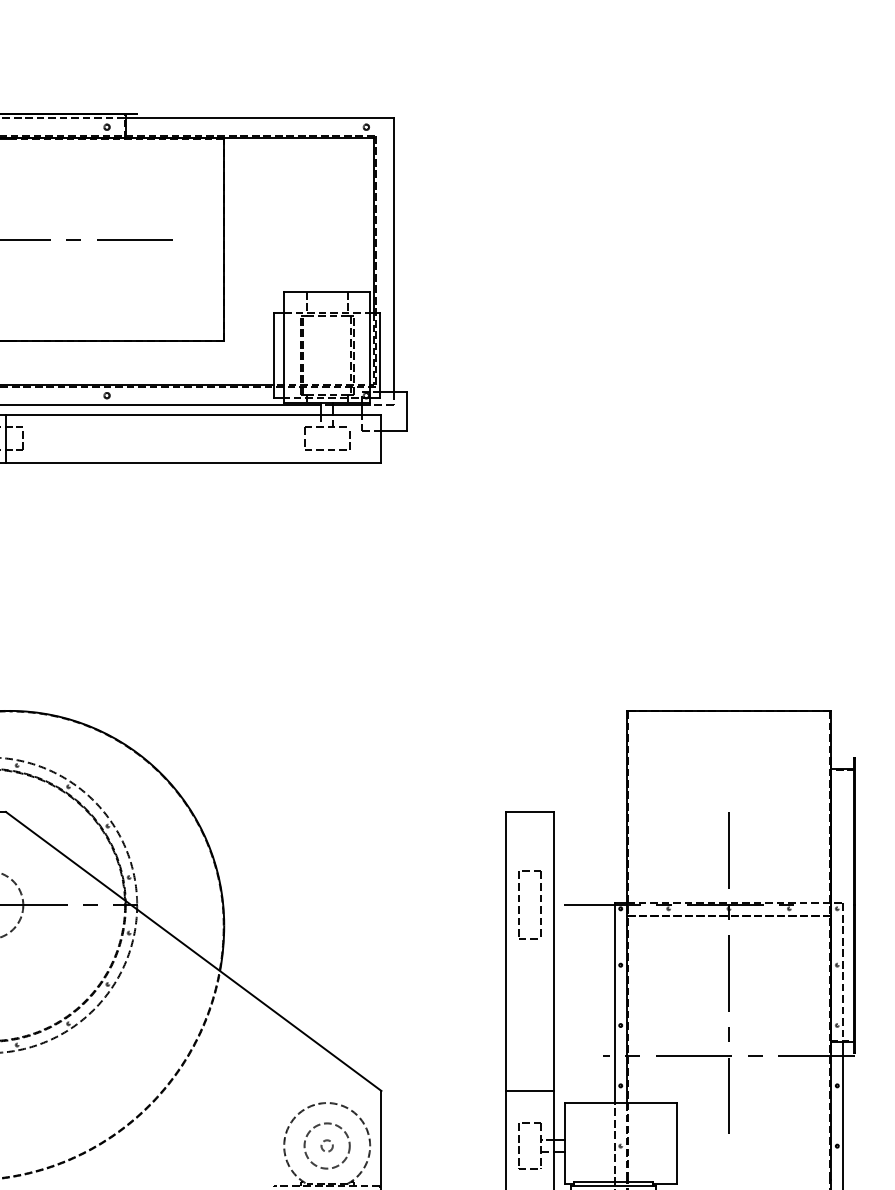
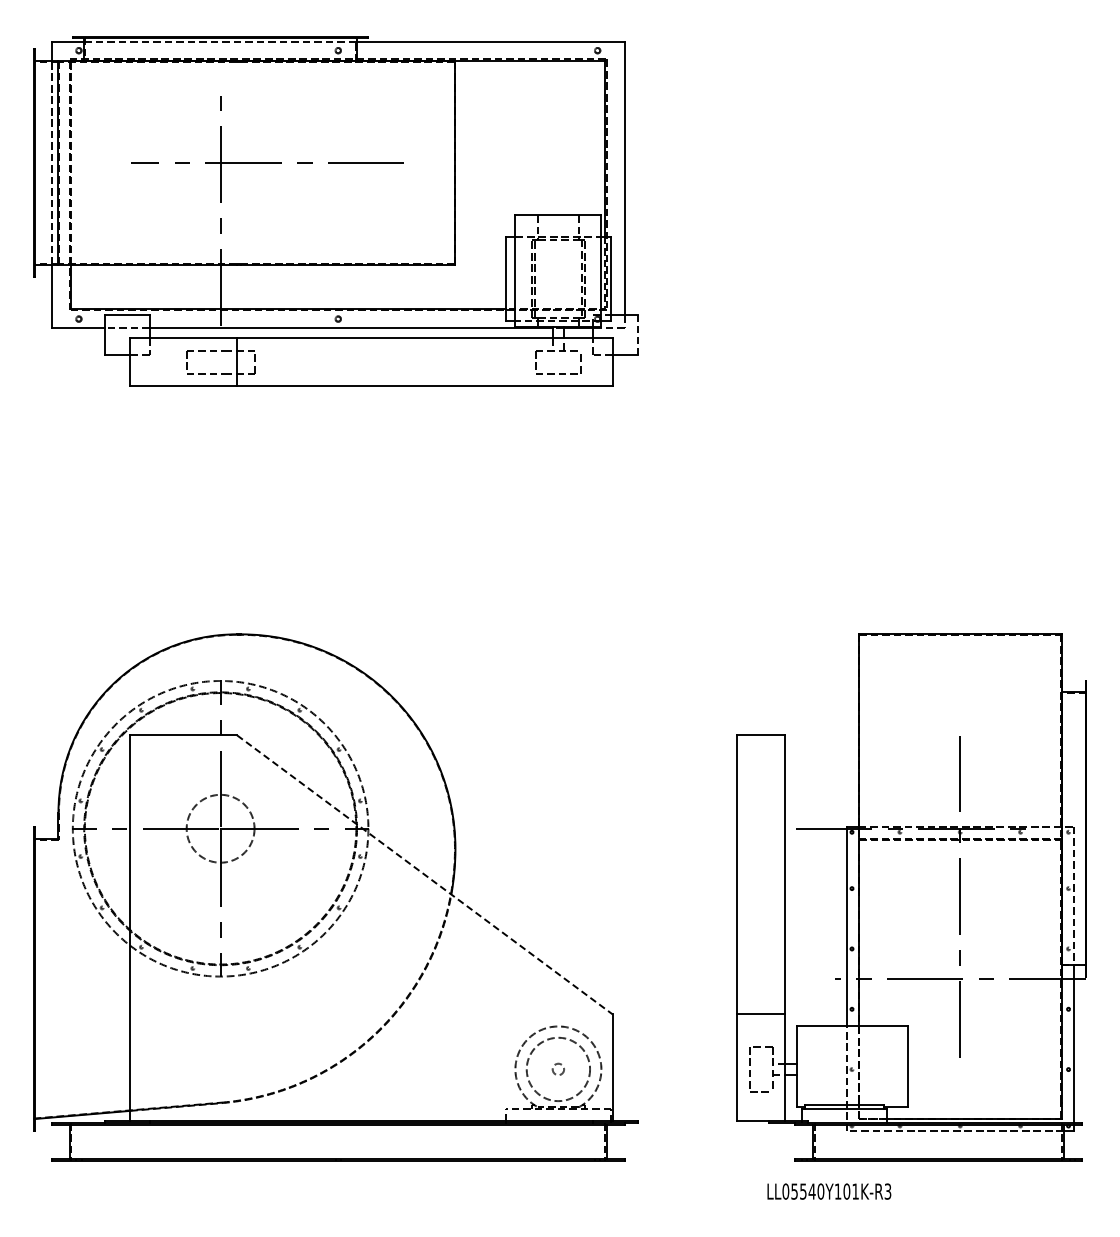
line: (407, 412) -> (638, 335), solid -> dashed
part: (519, 907) -> (750, 830), removed
line: (193, 951) -> (424, 874), solid -> dashed
circle: (327, 1146) -> (558, 1069), size x1.4

